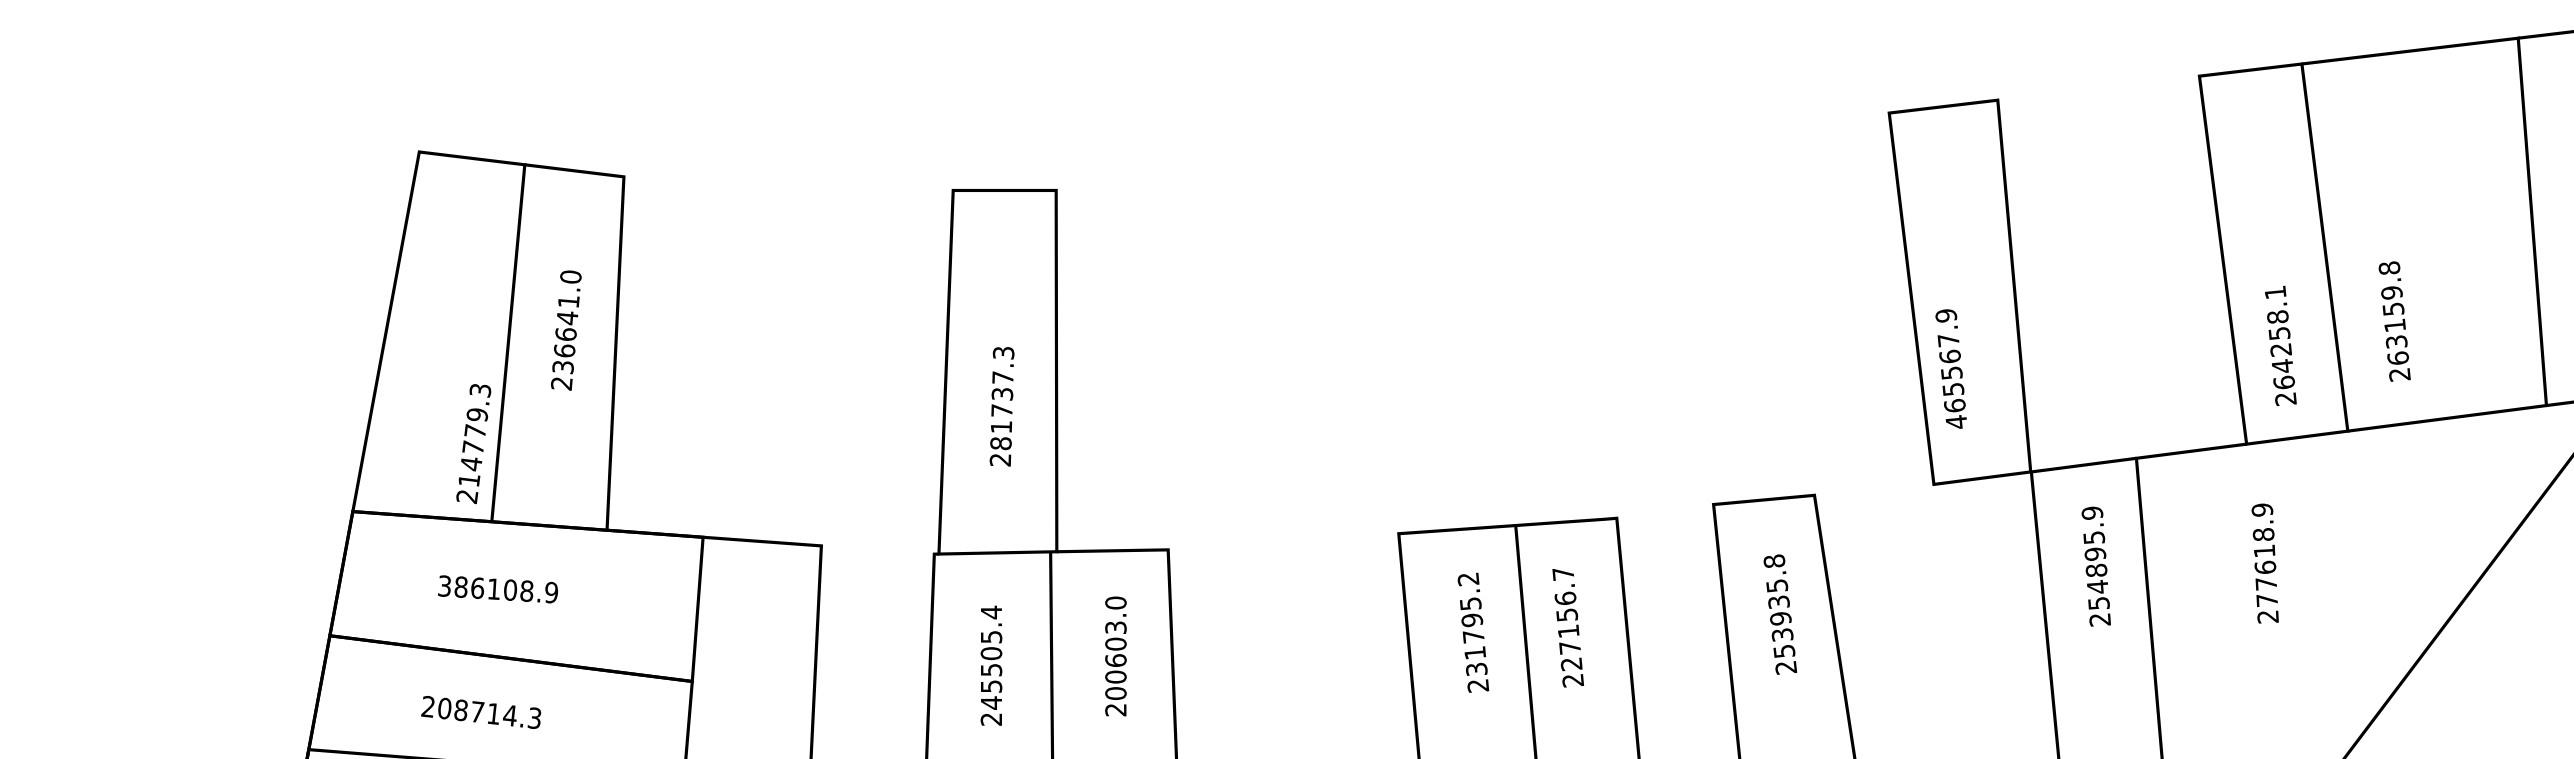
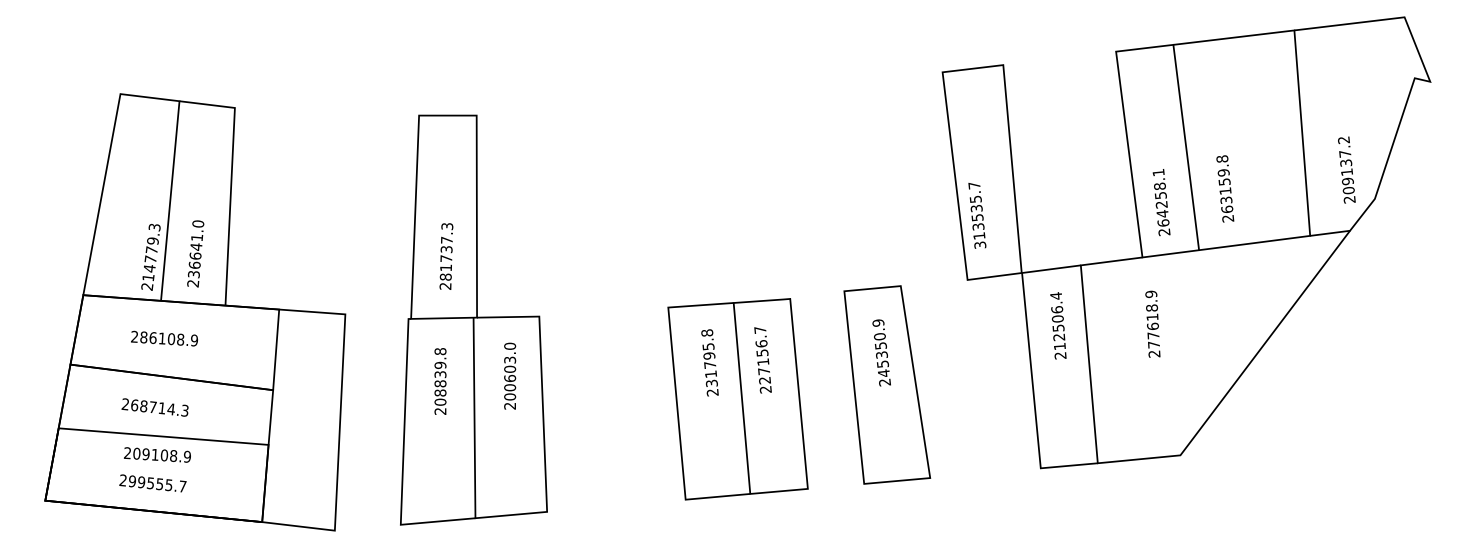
text: (565, 329) -> (195, 253), moved
text: (1951, 369) -> (977, 215), 465567.9 -> 313535.7
text: (1002, 406) -> (446, 256), moved
text: (2094, 556) -> (1057, 320), 254895.9 -> 212506.4
text: (1468, 578) -> (707, 332), 231795.2 -> 231795.8
text: (444, 585) -> (134, 336), 386108.9 -> 286108.9
text: (1779, 605) -> (881, 347), 253935.8 -> 245350.9
text: (991, 656) -> (440, 376), 245505.4 -> 208839.8
text: (444, 708) -> (134, 405), 208714.3 -> 268714.3

